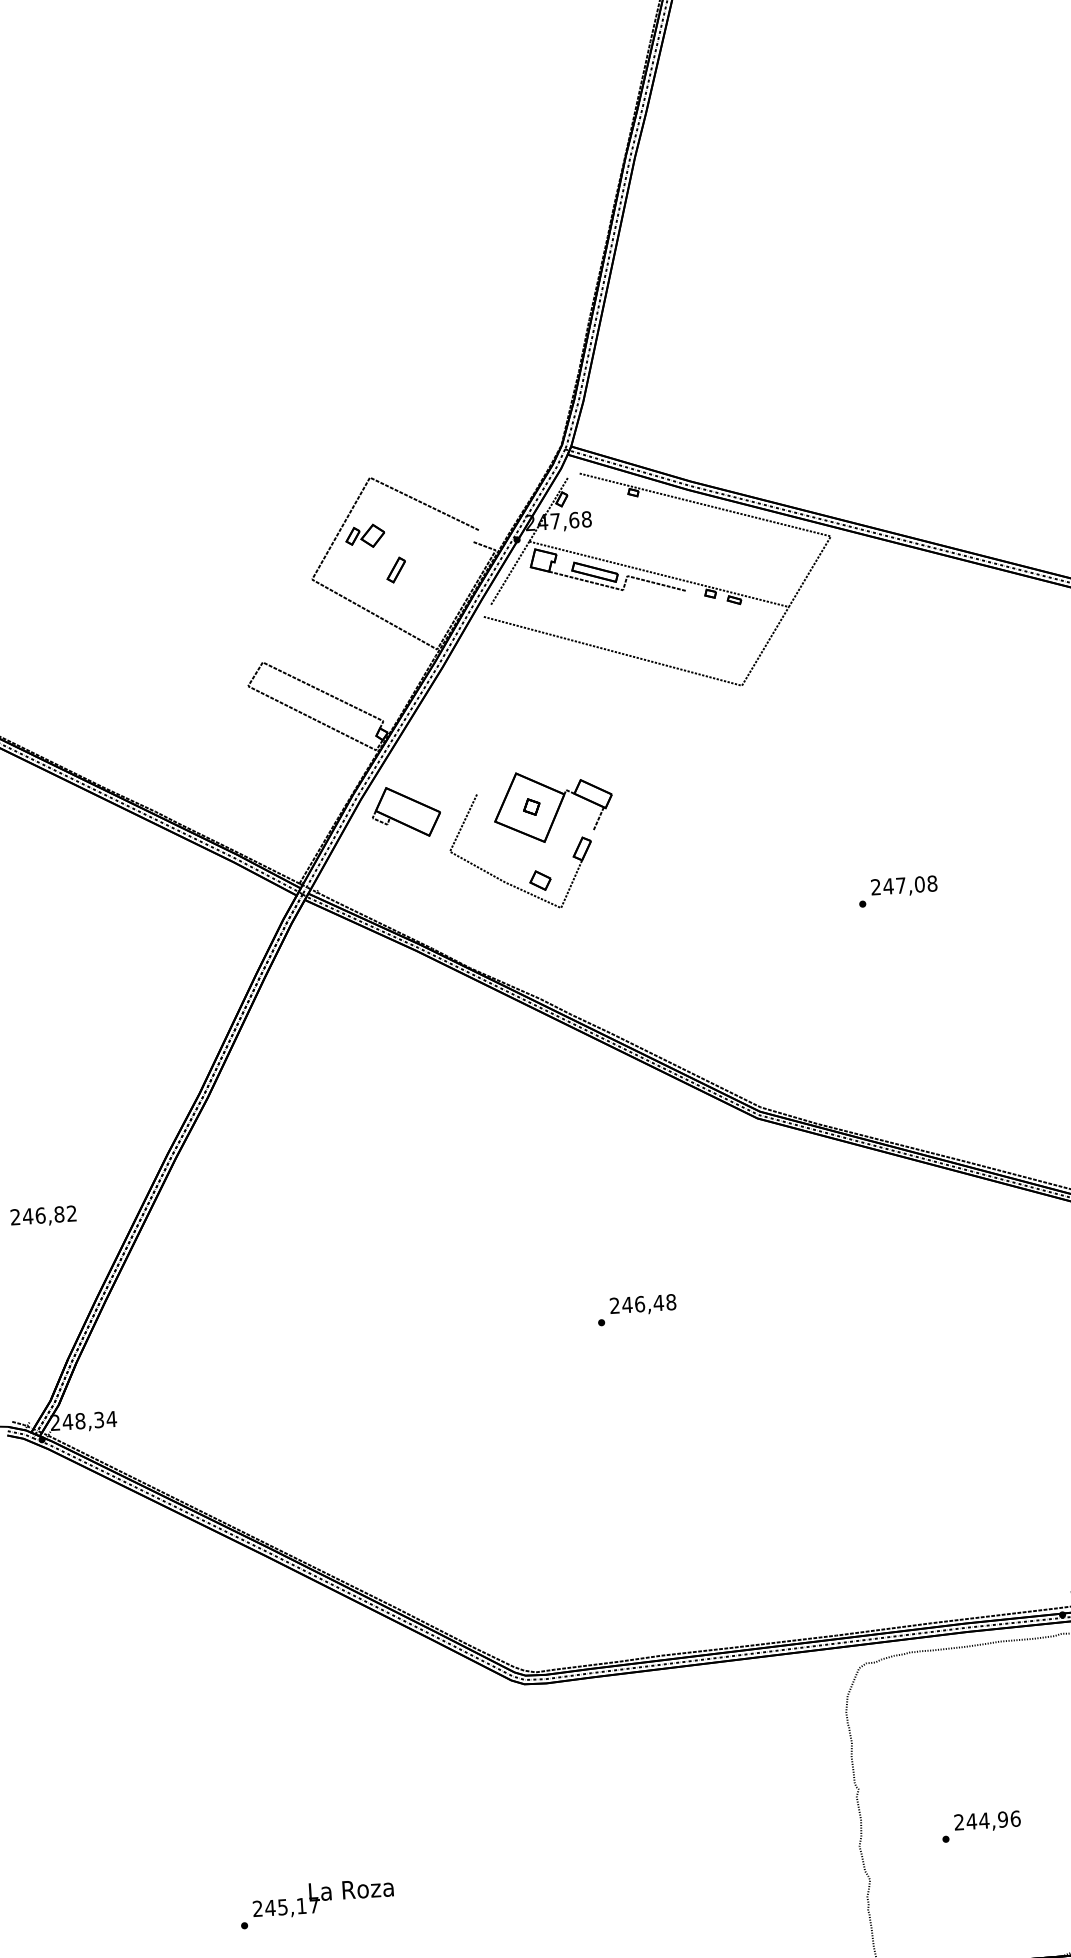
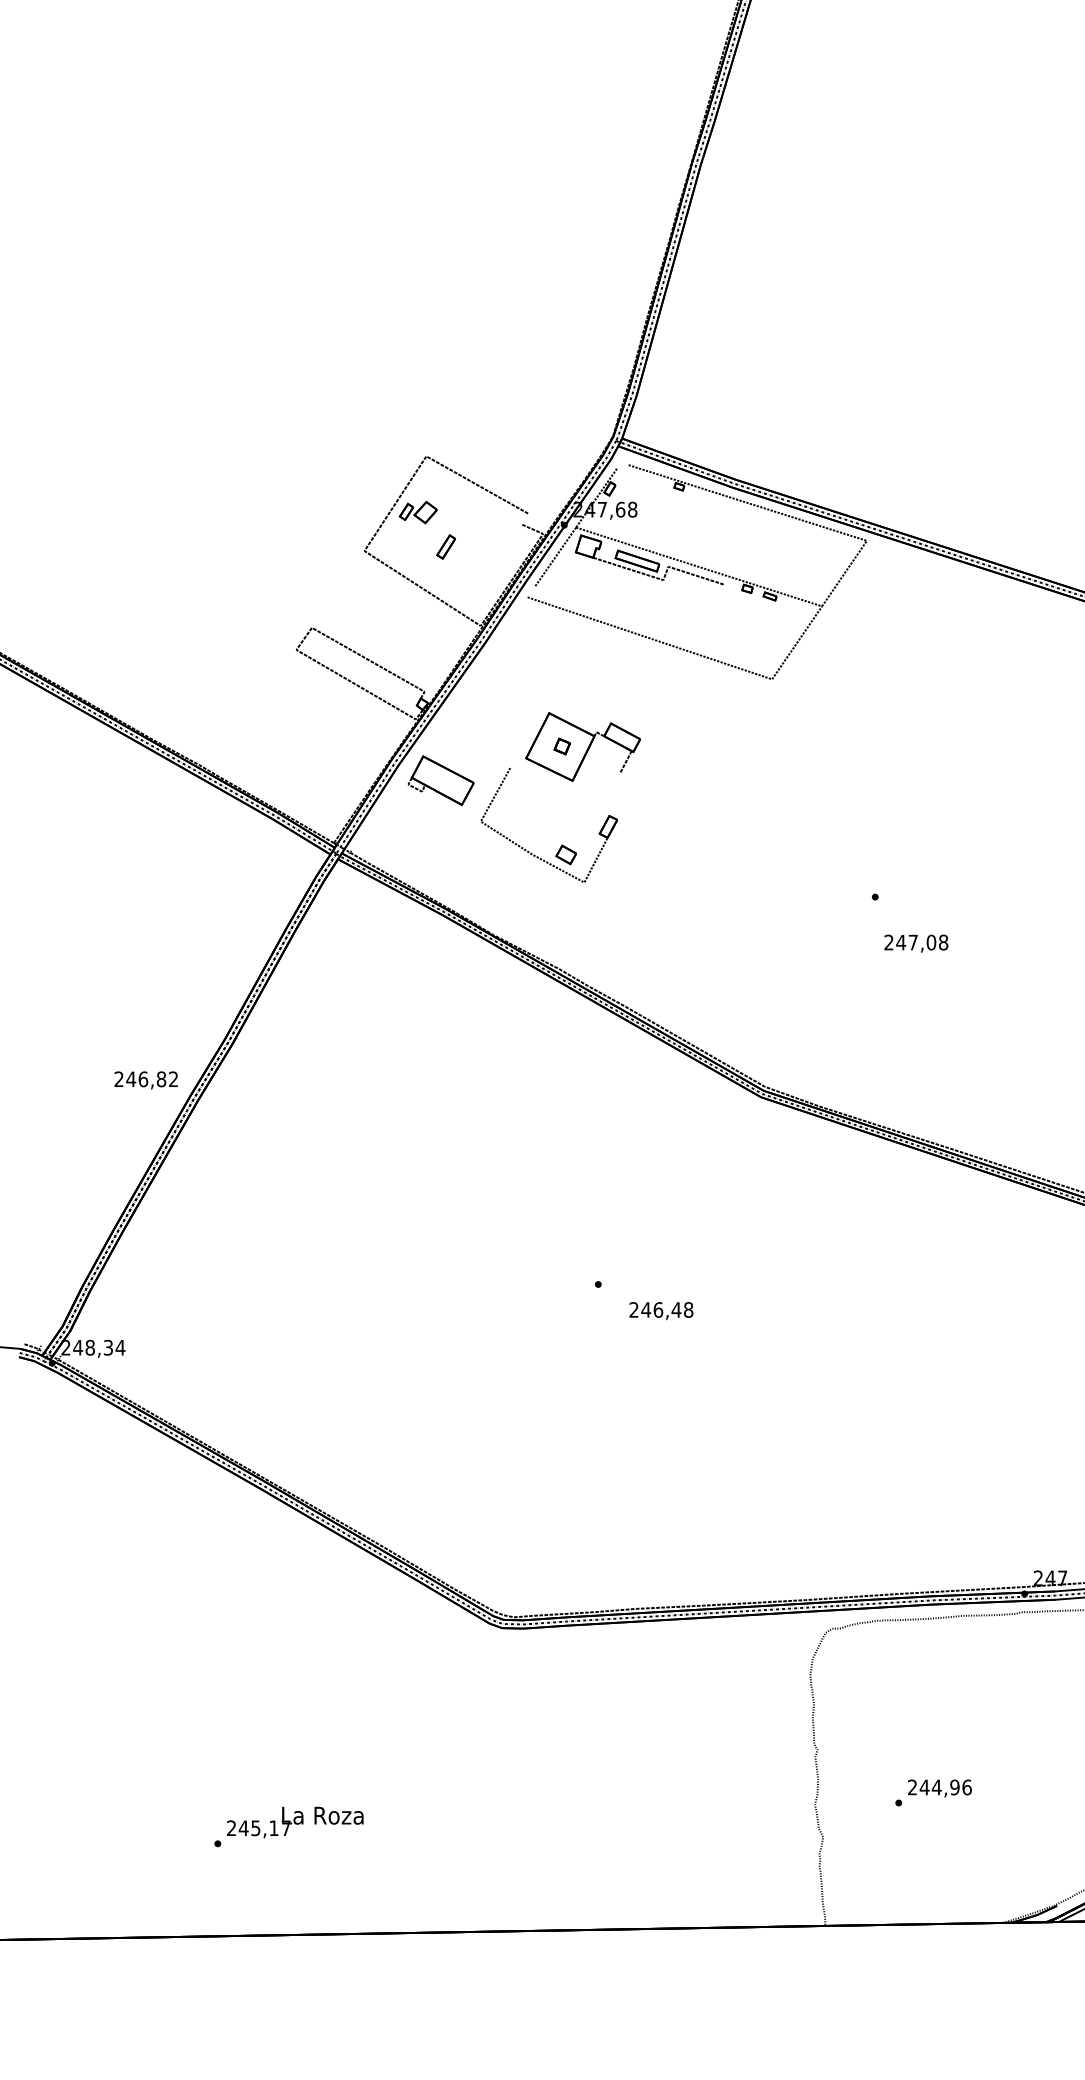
part: (552, 805) -> (582, 746), moved
text: (904, 886) -> (916, 943), moved
text: (42, 1216) -> (145, 1080), moved
text: (643, 1305) -> (661, 1311), moved

